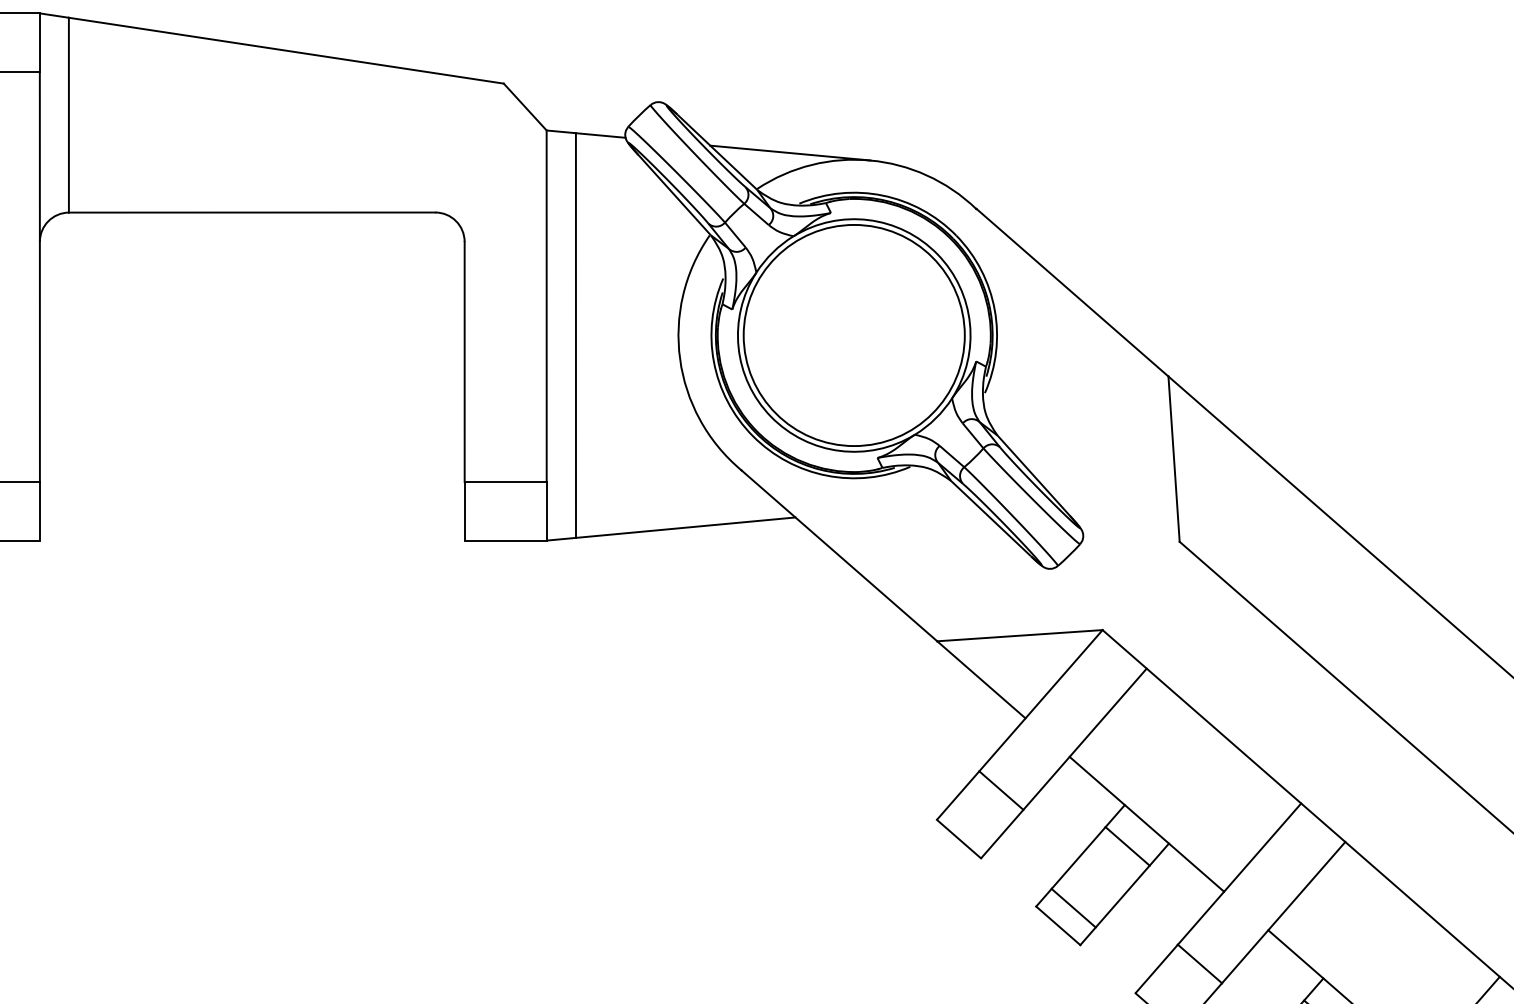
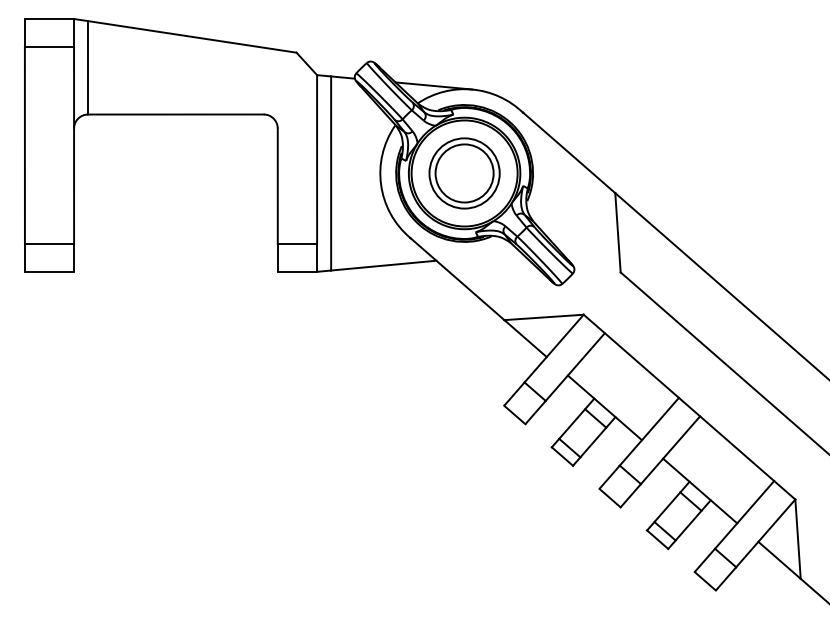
part: (854, 335) -> (464, 173), added

